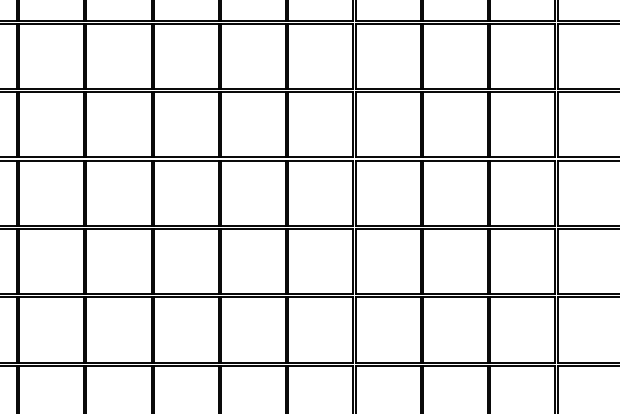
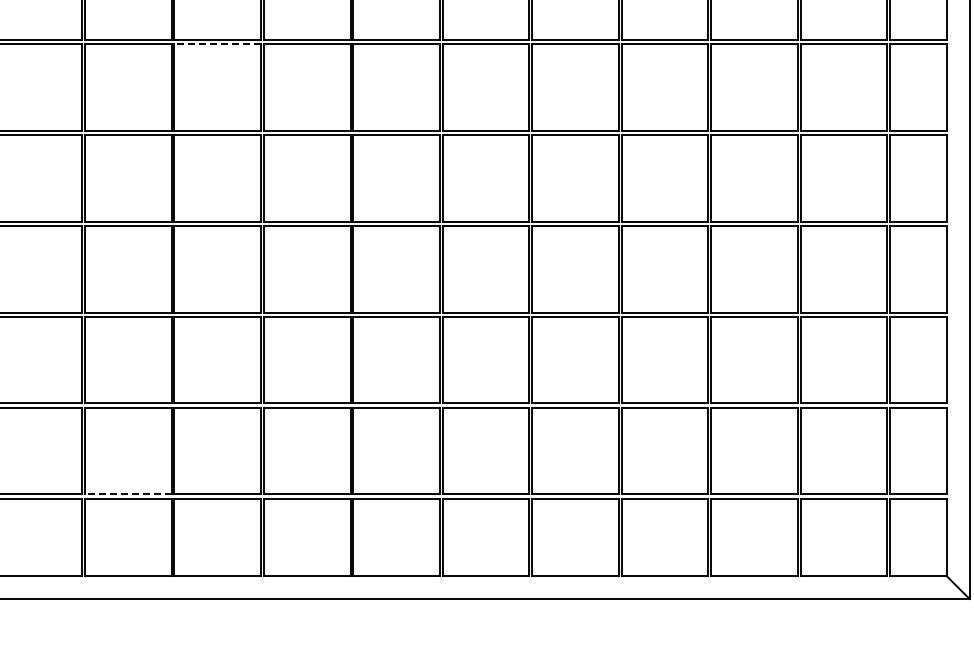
line: (186, 24) -> (217, 44), solid -> dashed
line: (118, 362) -> (127, 494), solid -> dashed

